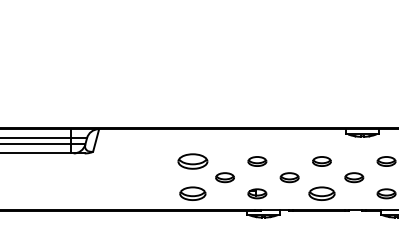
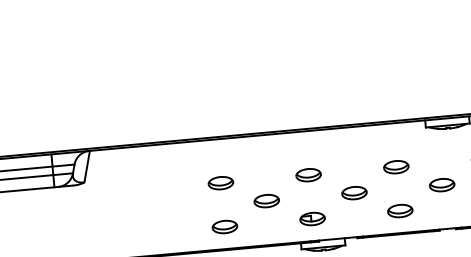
part: (192, 161) -> (220, 183), size x0.62
part: (192, 193) -> (224, 226), size x0.71
part: (321, 193) -> (399, 210), size x0.71

